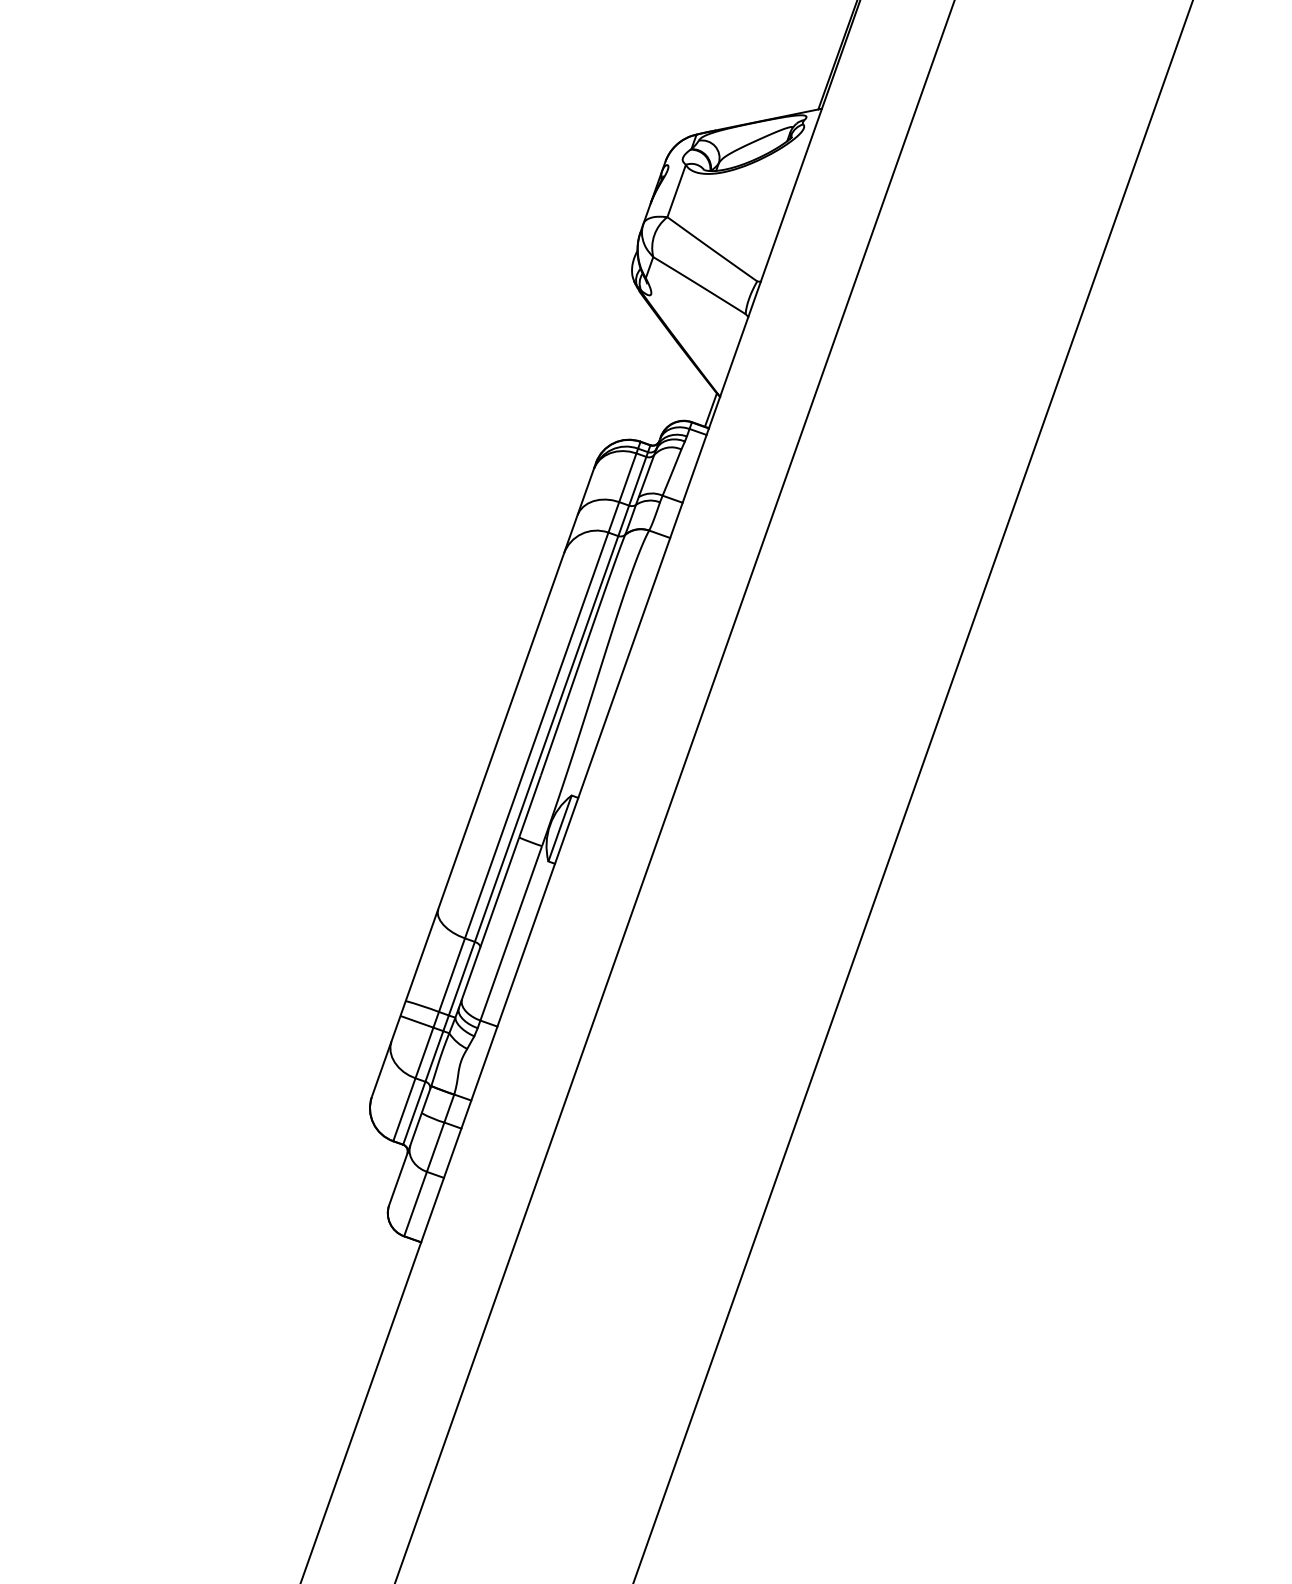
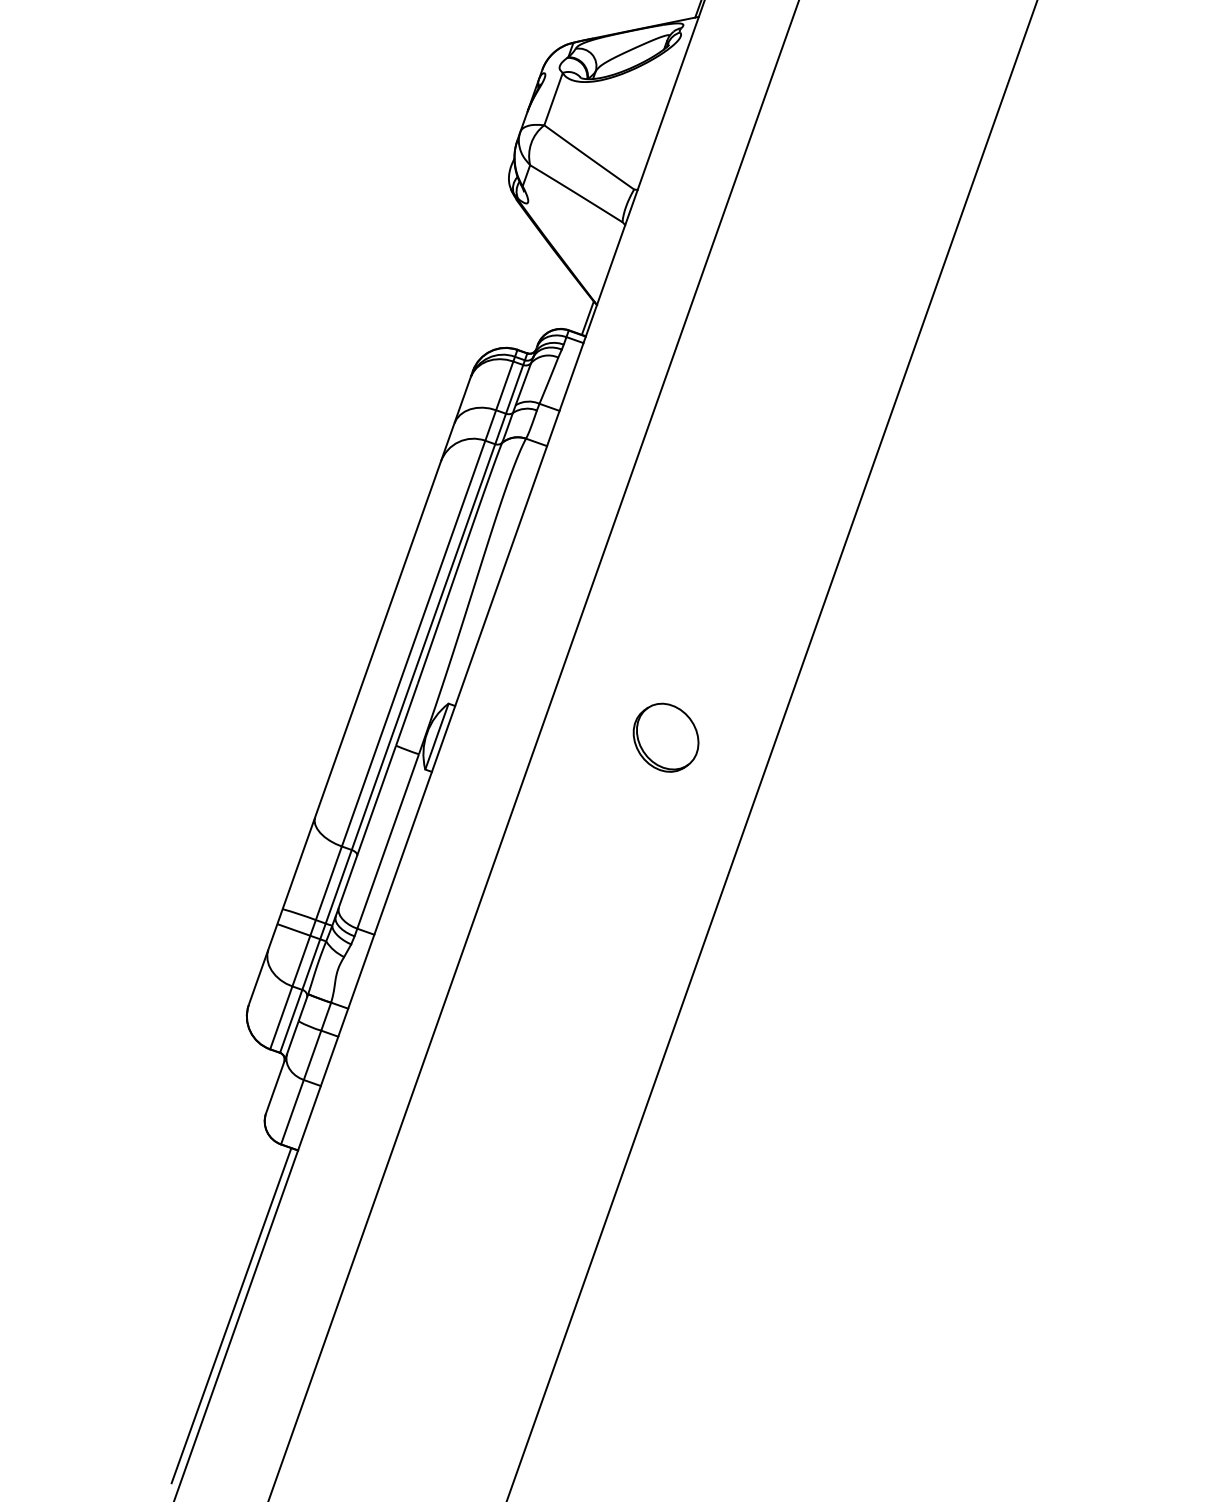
part: (789, 829) -> (666, 737), added
line: (354, 1407) -> (231, 1315), added

